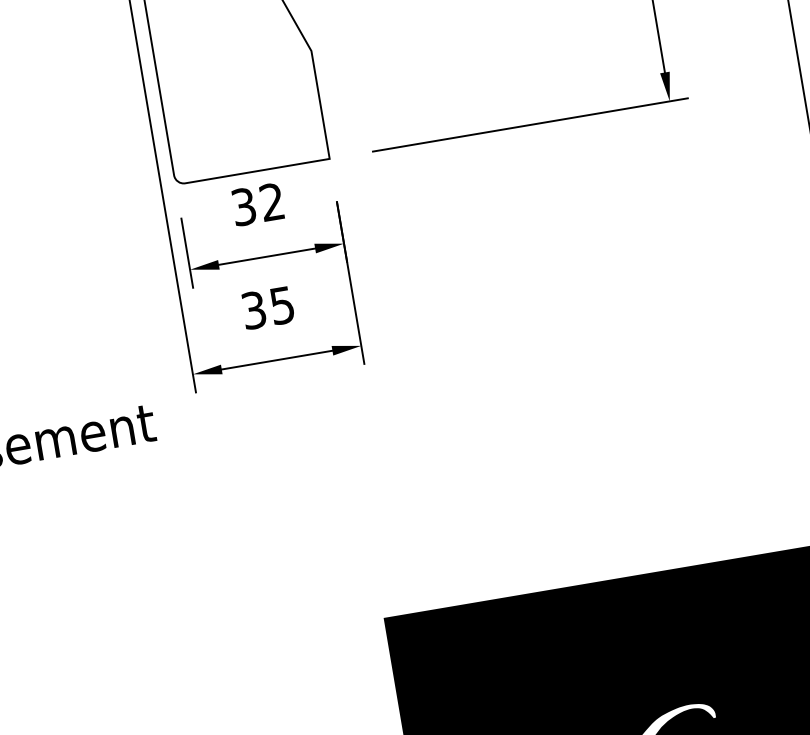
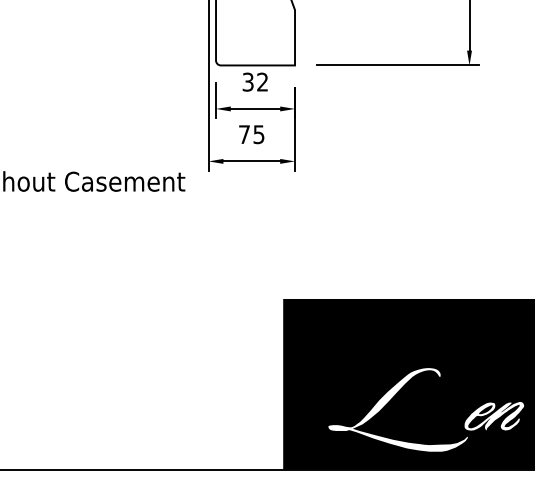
text: (253, 310) -> (244, 134), 35 -> 75

